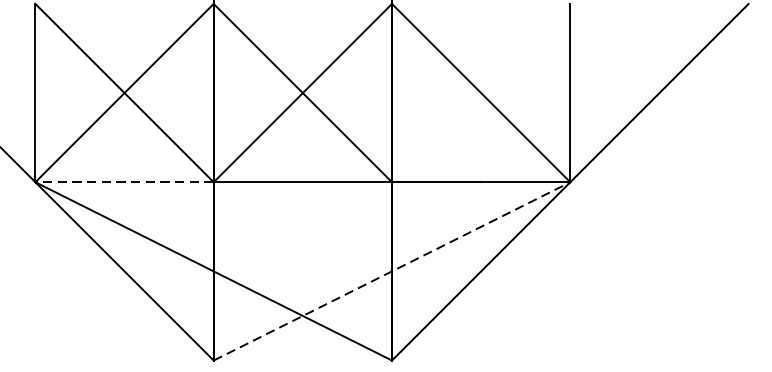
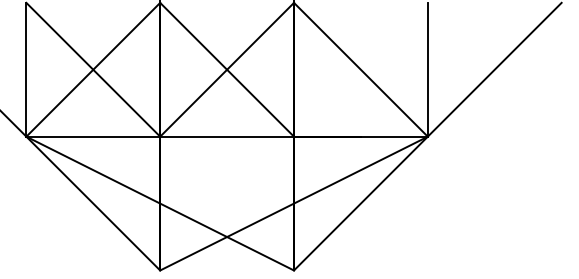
line: (124, 182) -> (93, 136), dashed -> solid
line: (392, 271) -> (294, 203), dashed -> solid

